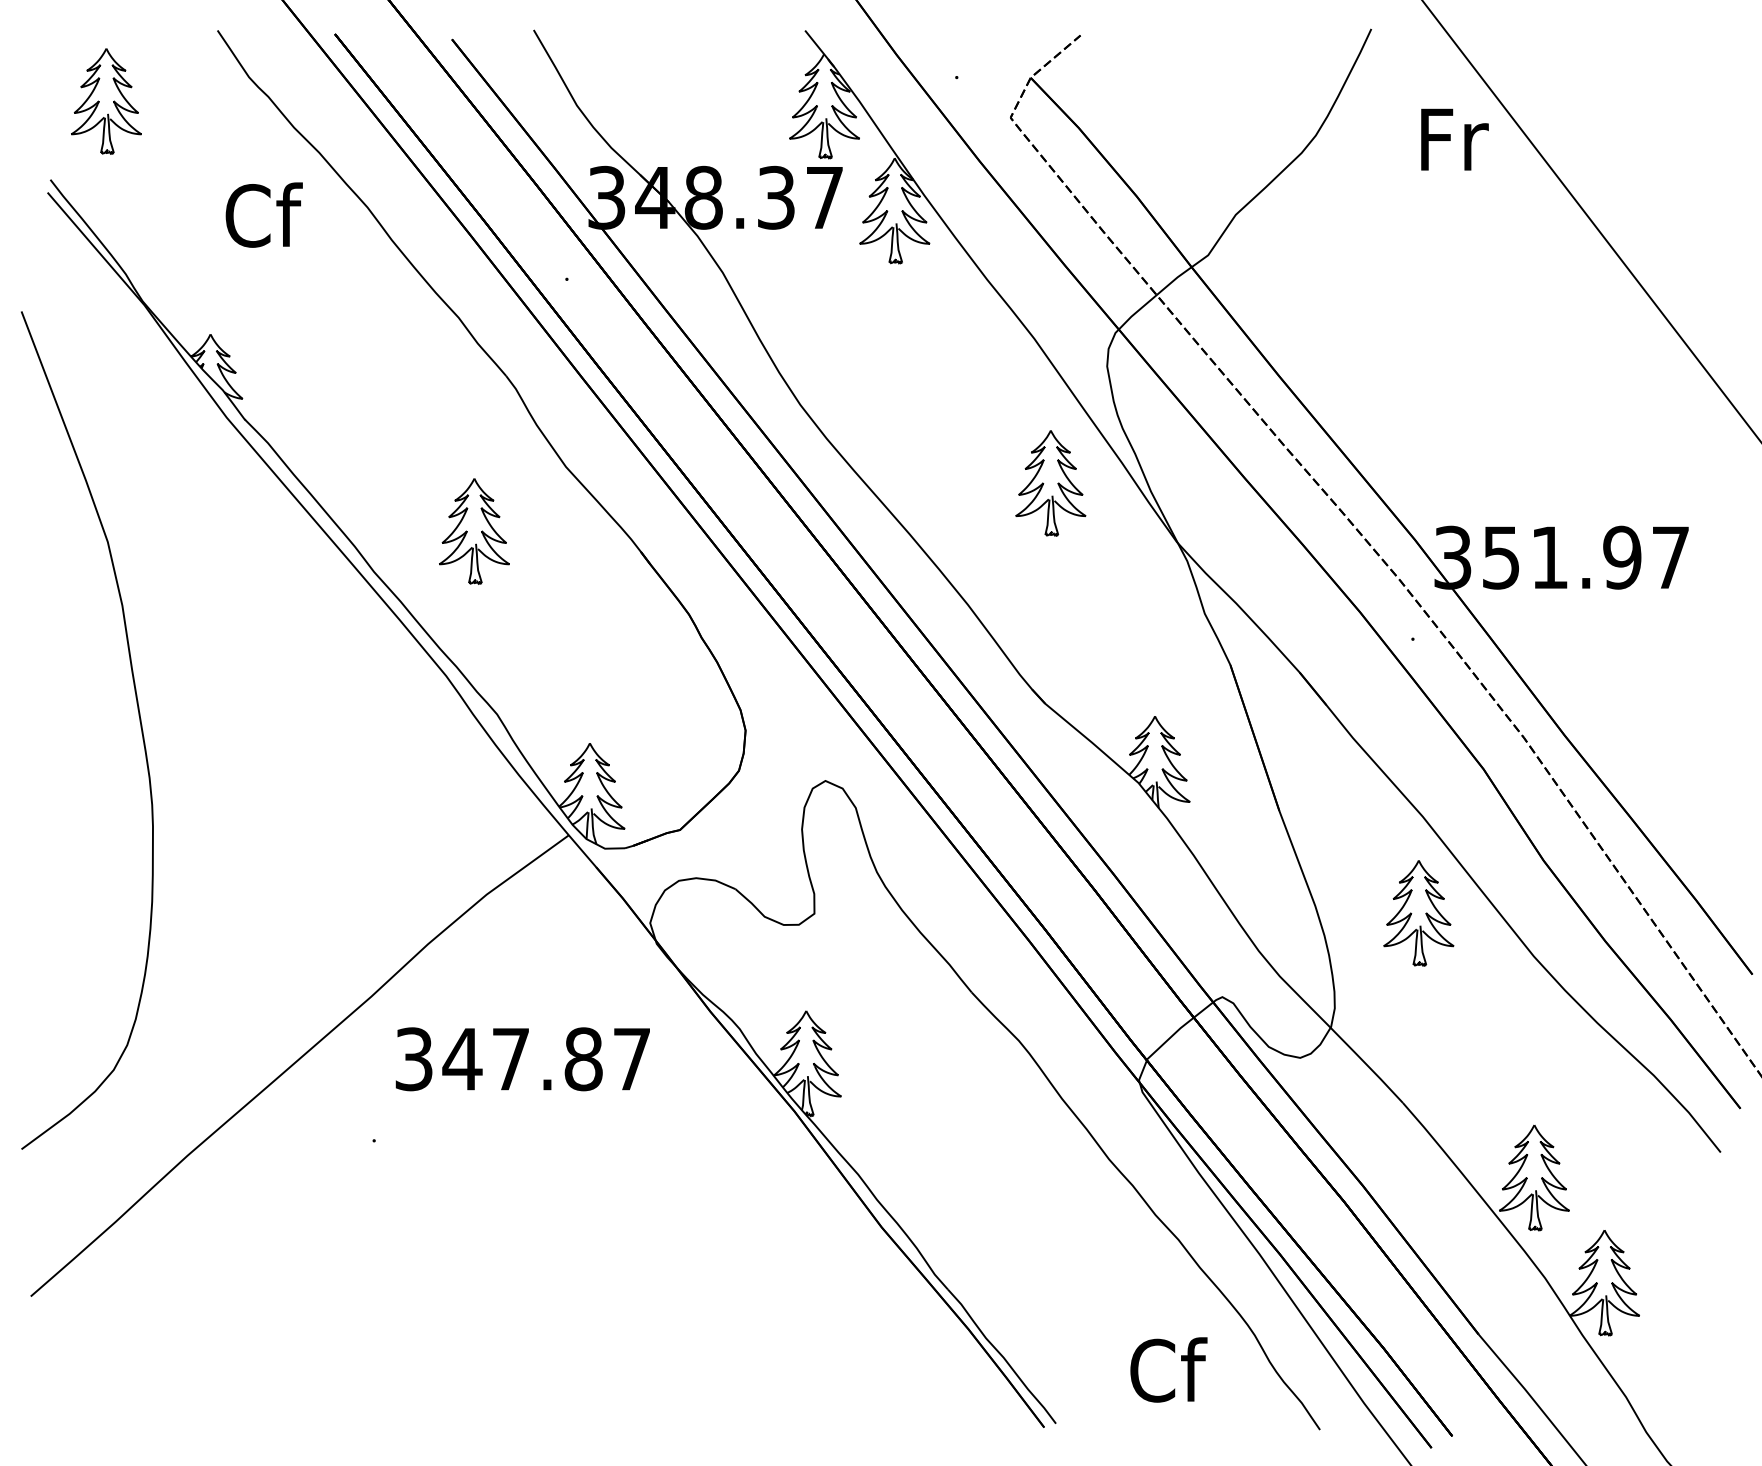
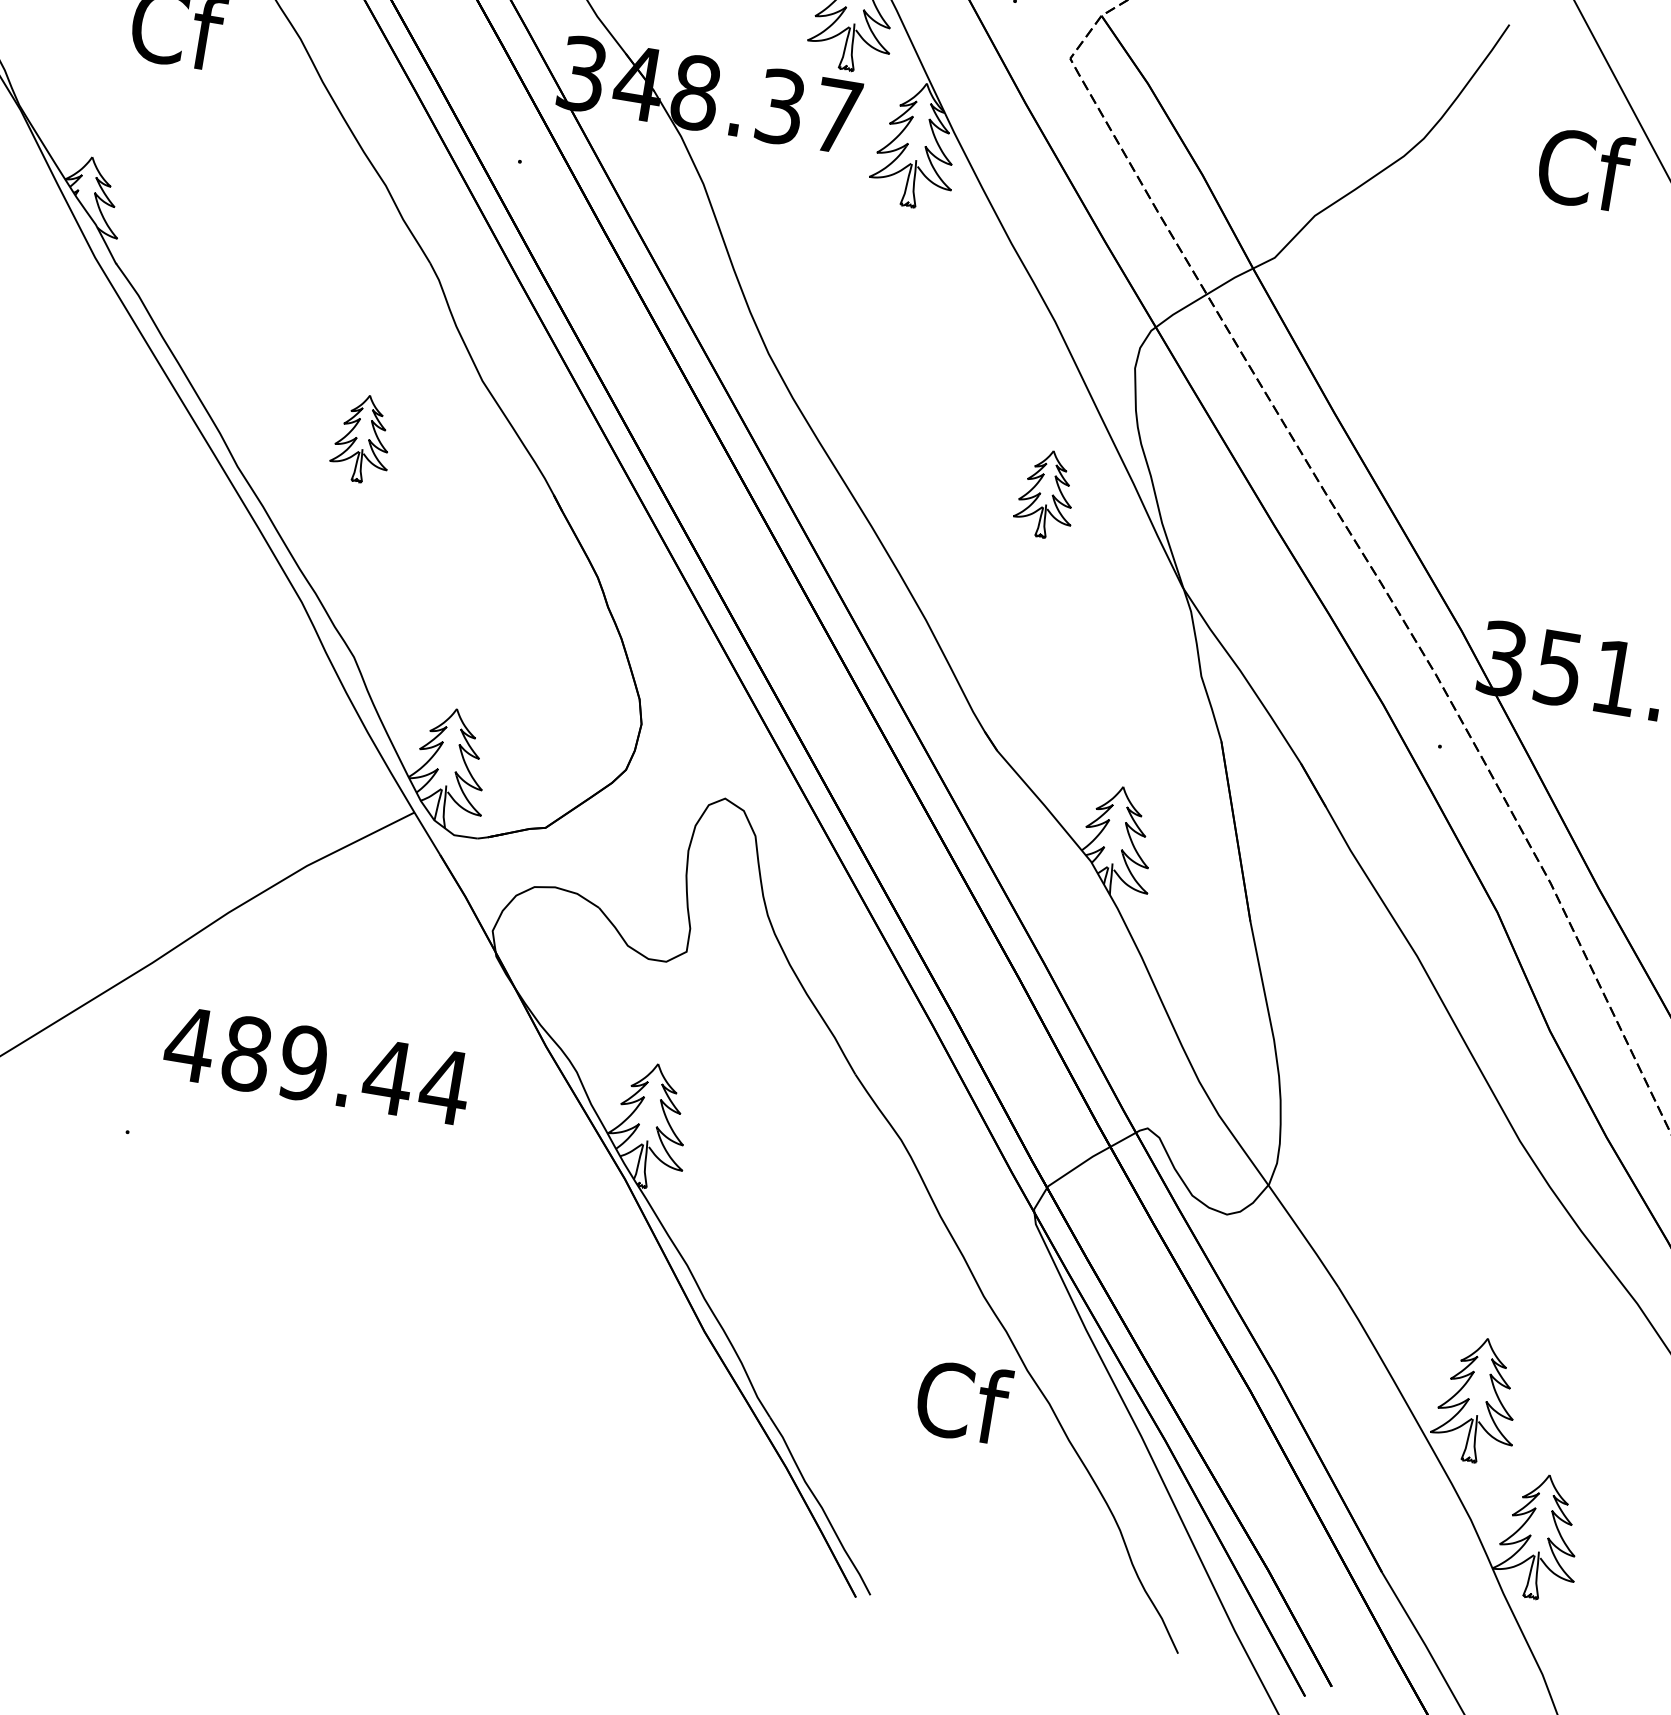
text: (1453, 138) -> (1584, 168), Fr -> Cf
part: (1050, 483) -> (1046, 494), size x0.7
part: (474, 531) -> (362, 438), size x0.7
part: (1418, 913) -> (1393, 1068), removed
text: (522, 1059) -> (316, 1065), 347.87 -> 489.44
text: (1168, 1369) -> (963, 1401), moved

